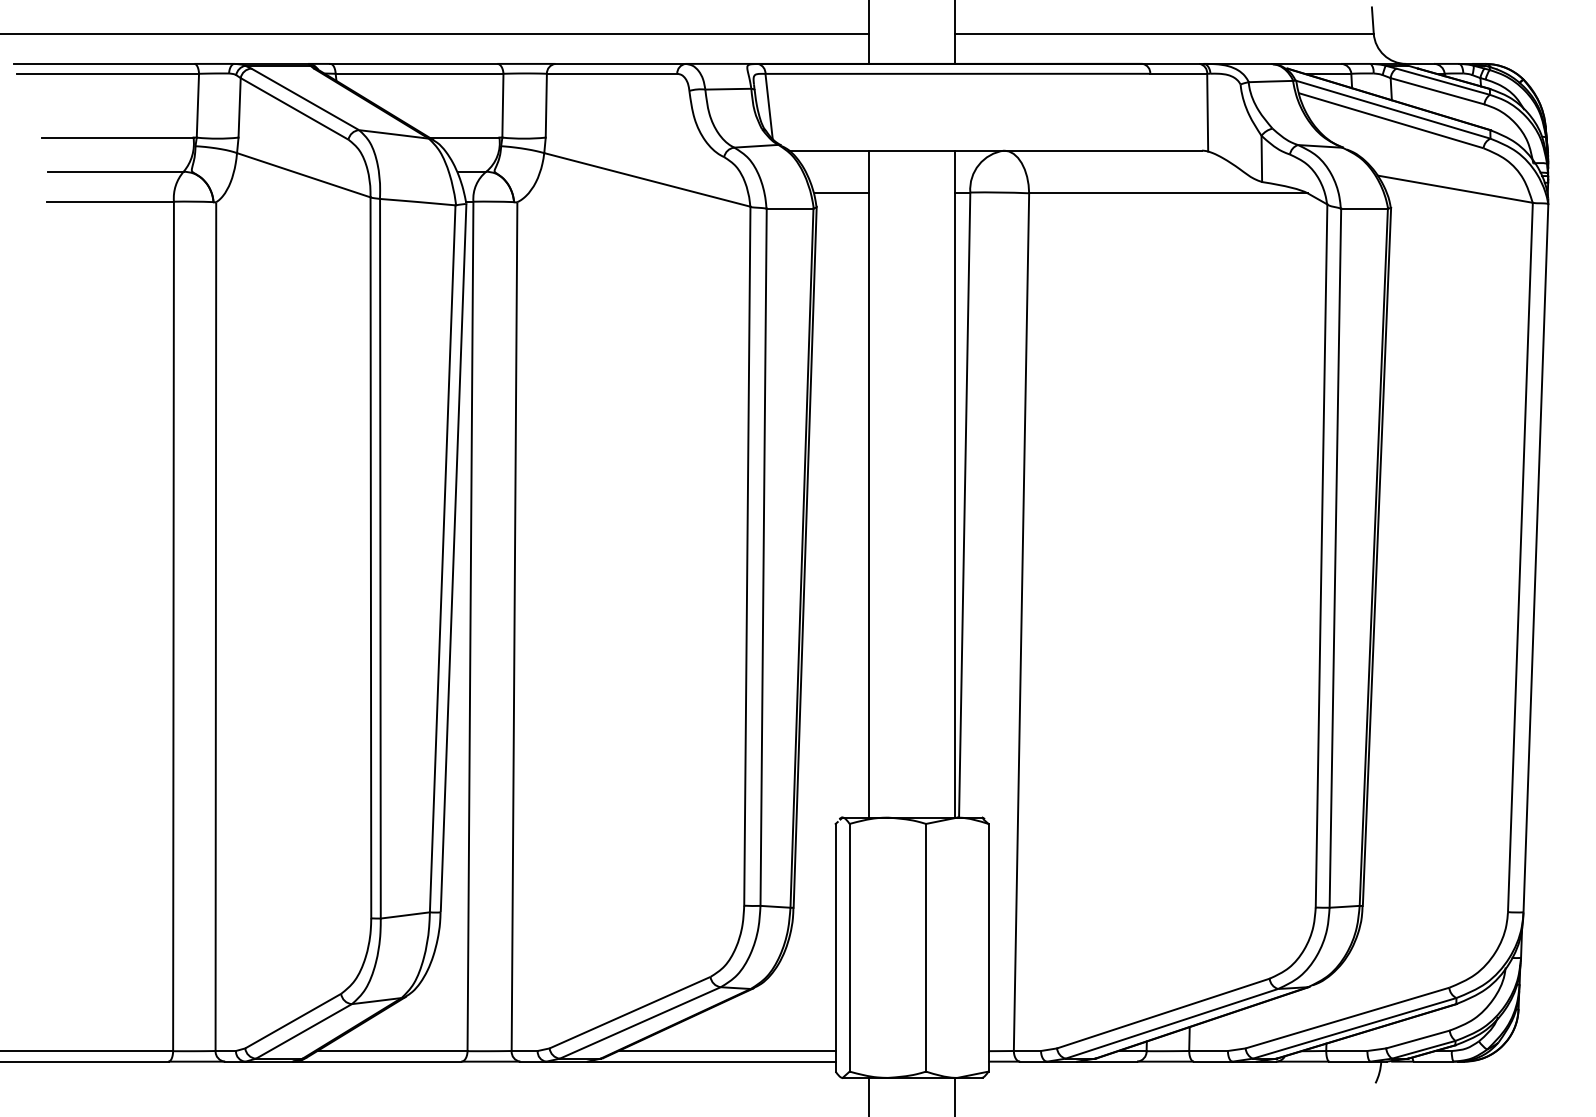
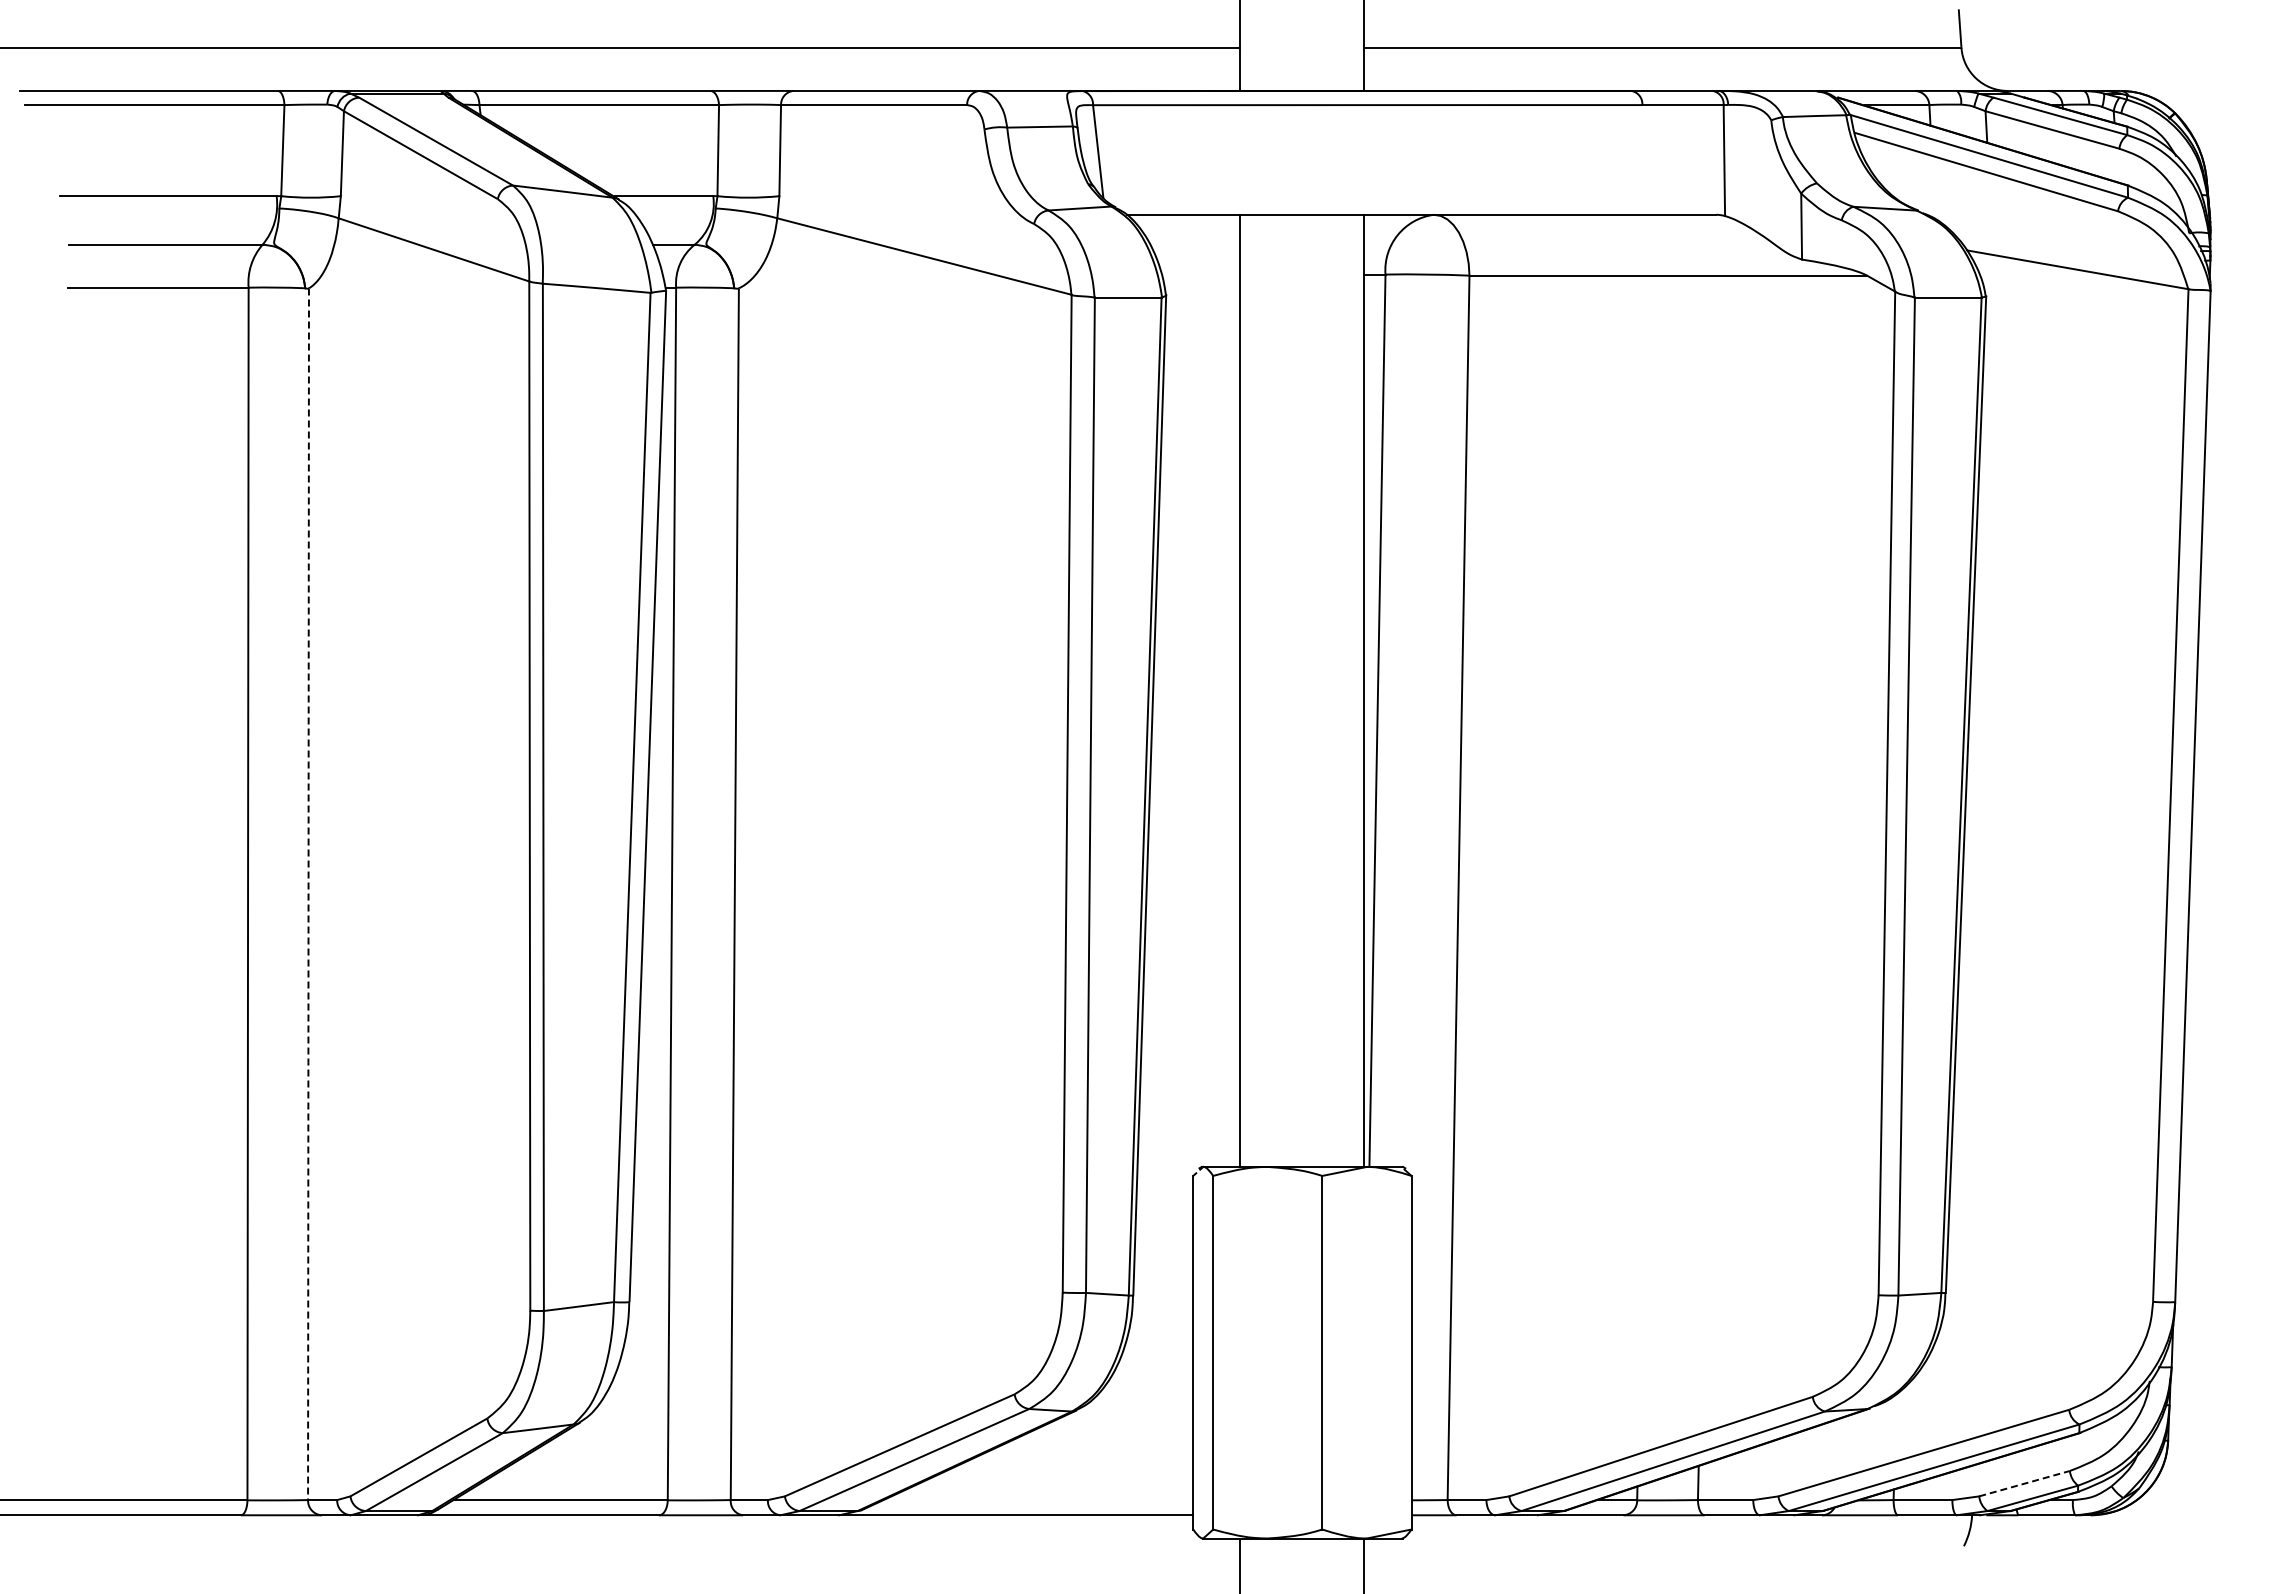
line: (841, 192) -> (1201, 274), removed
line: (215, 627) -> (308, 895), solid -> dashed
line: (1418, 1039) -> (2025, 1483), solid -> dashed
line: (727, 1051) -> (1038, 1500), removed

